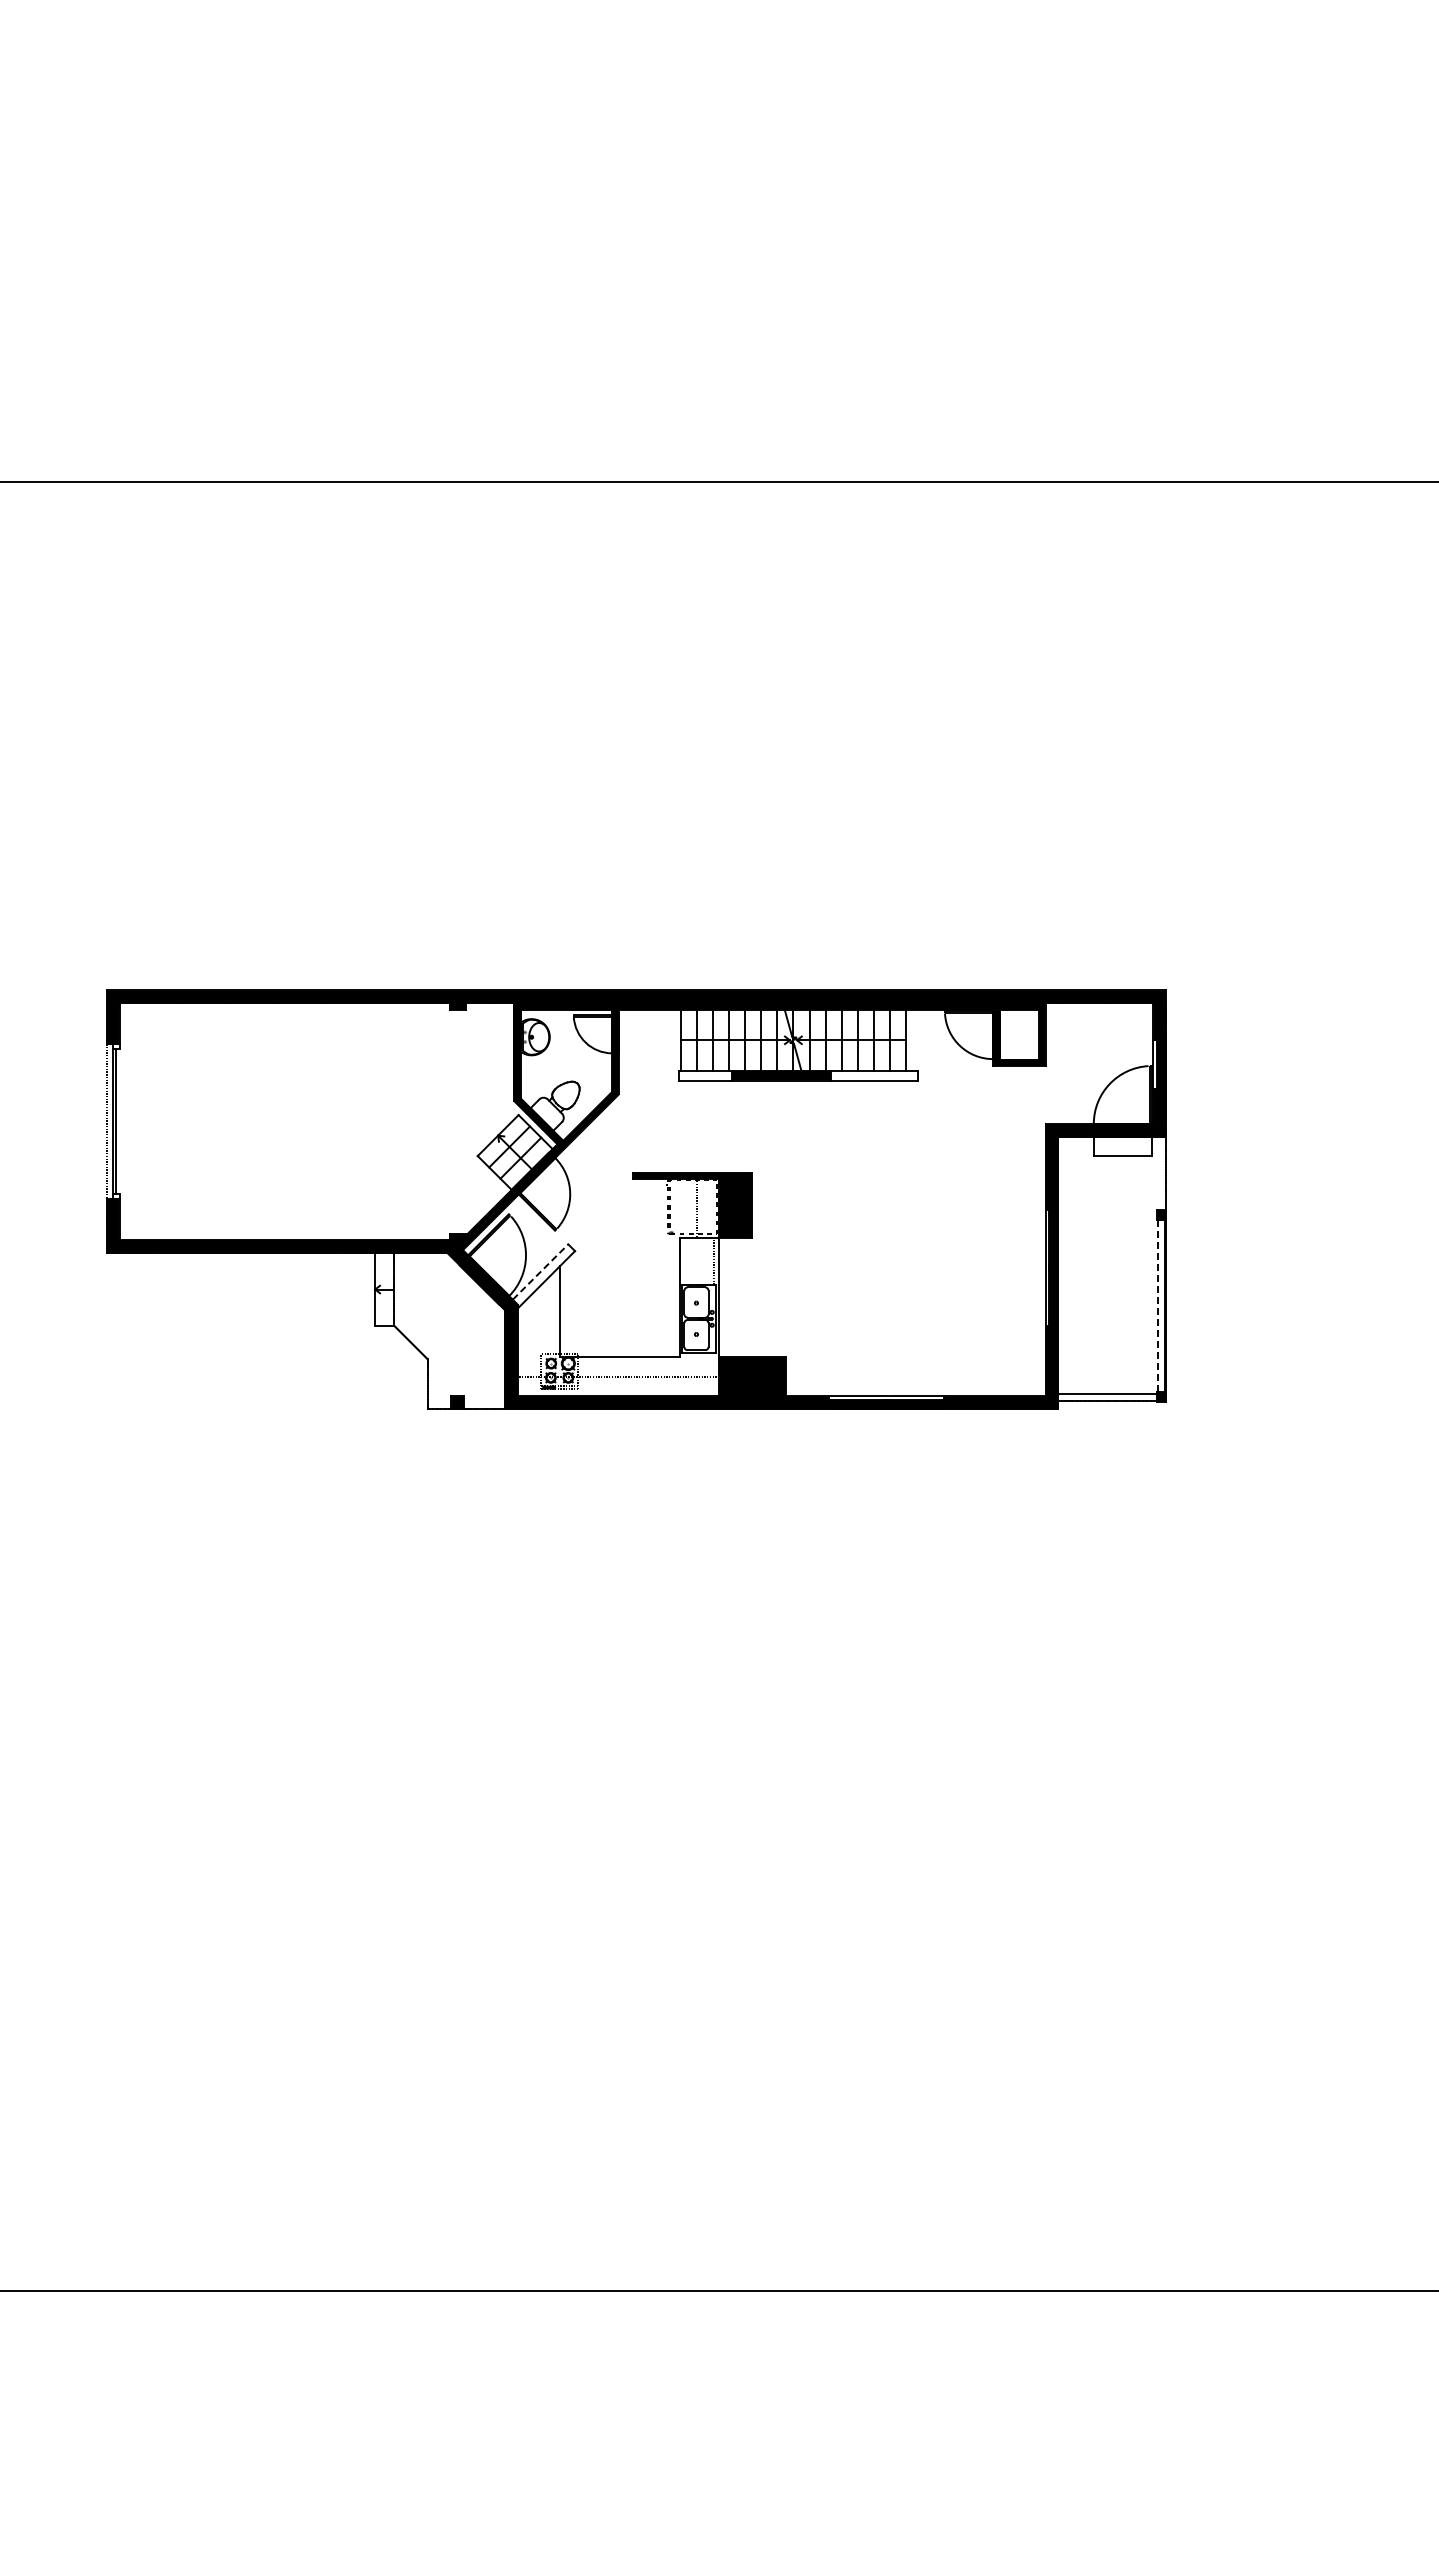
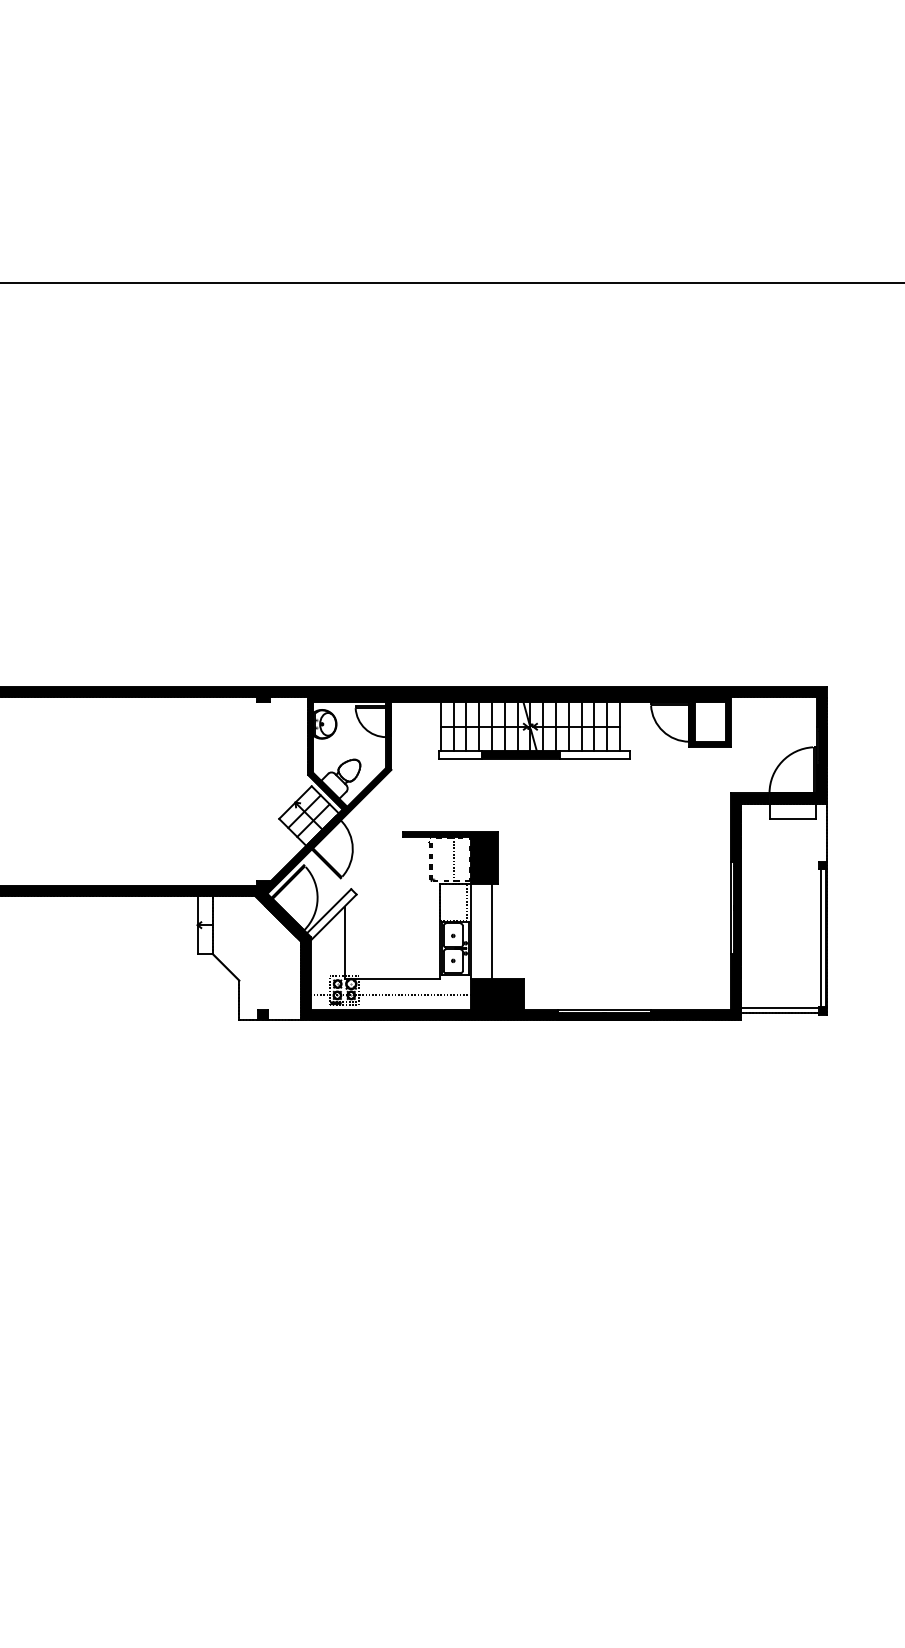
line: (540, 1271) -> (329, 910), dashed -> solid
line: (744, 1297) -> (491, 931), added
line: (1158, 1305) -> (821, 937), dashed -> solid

